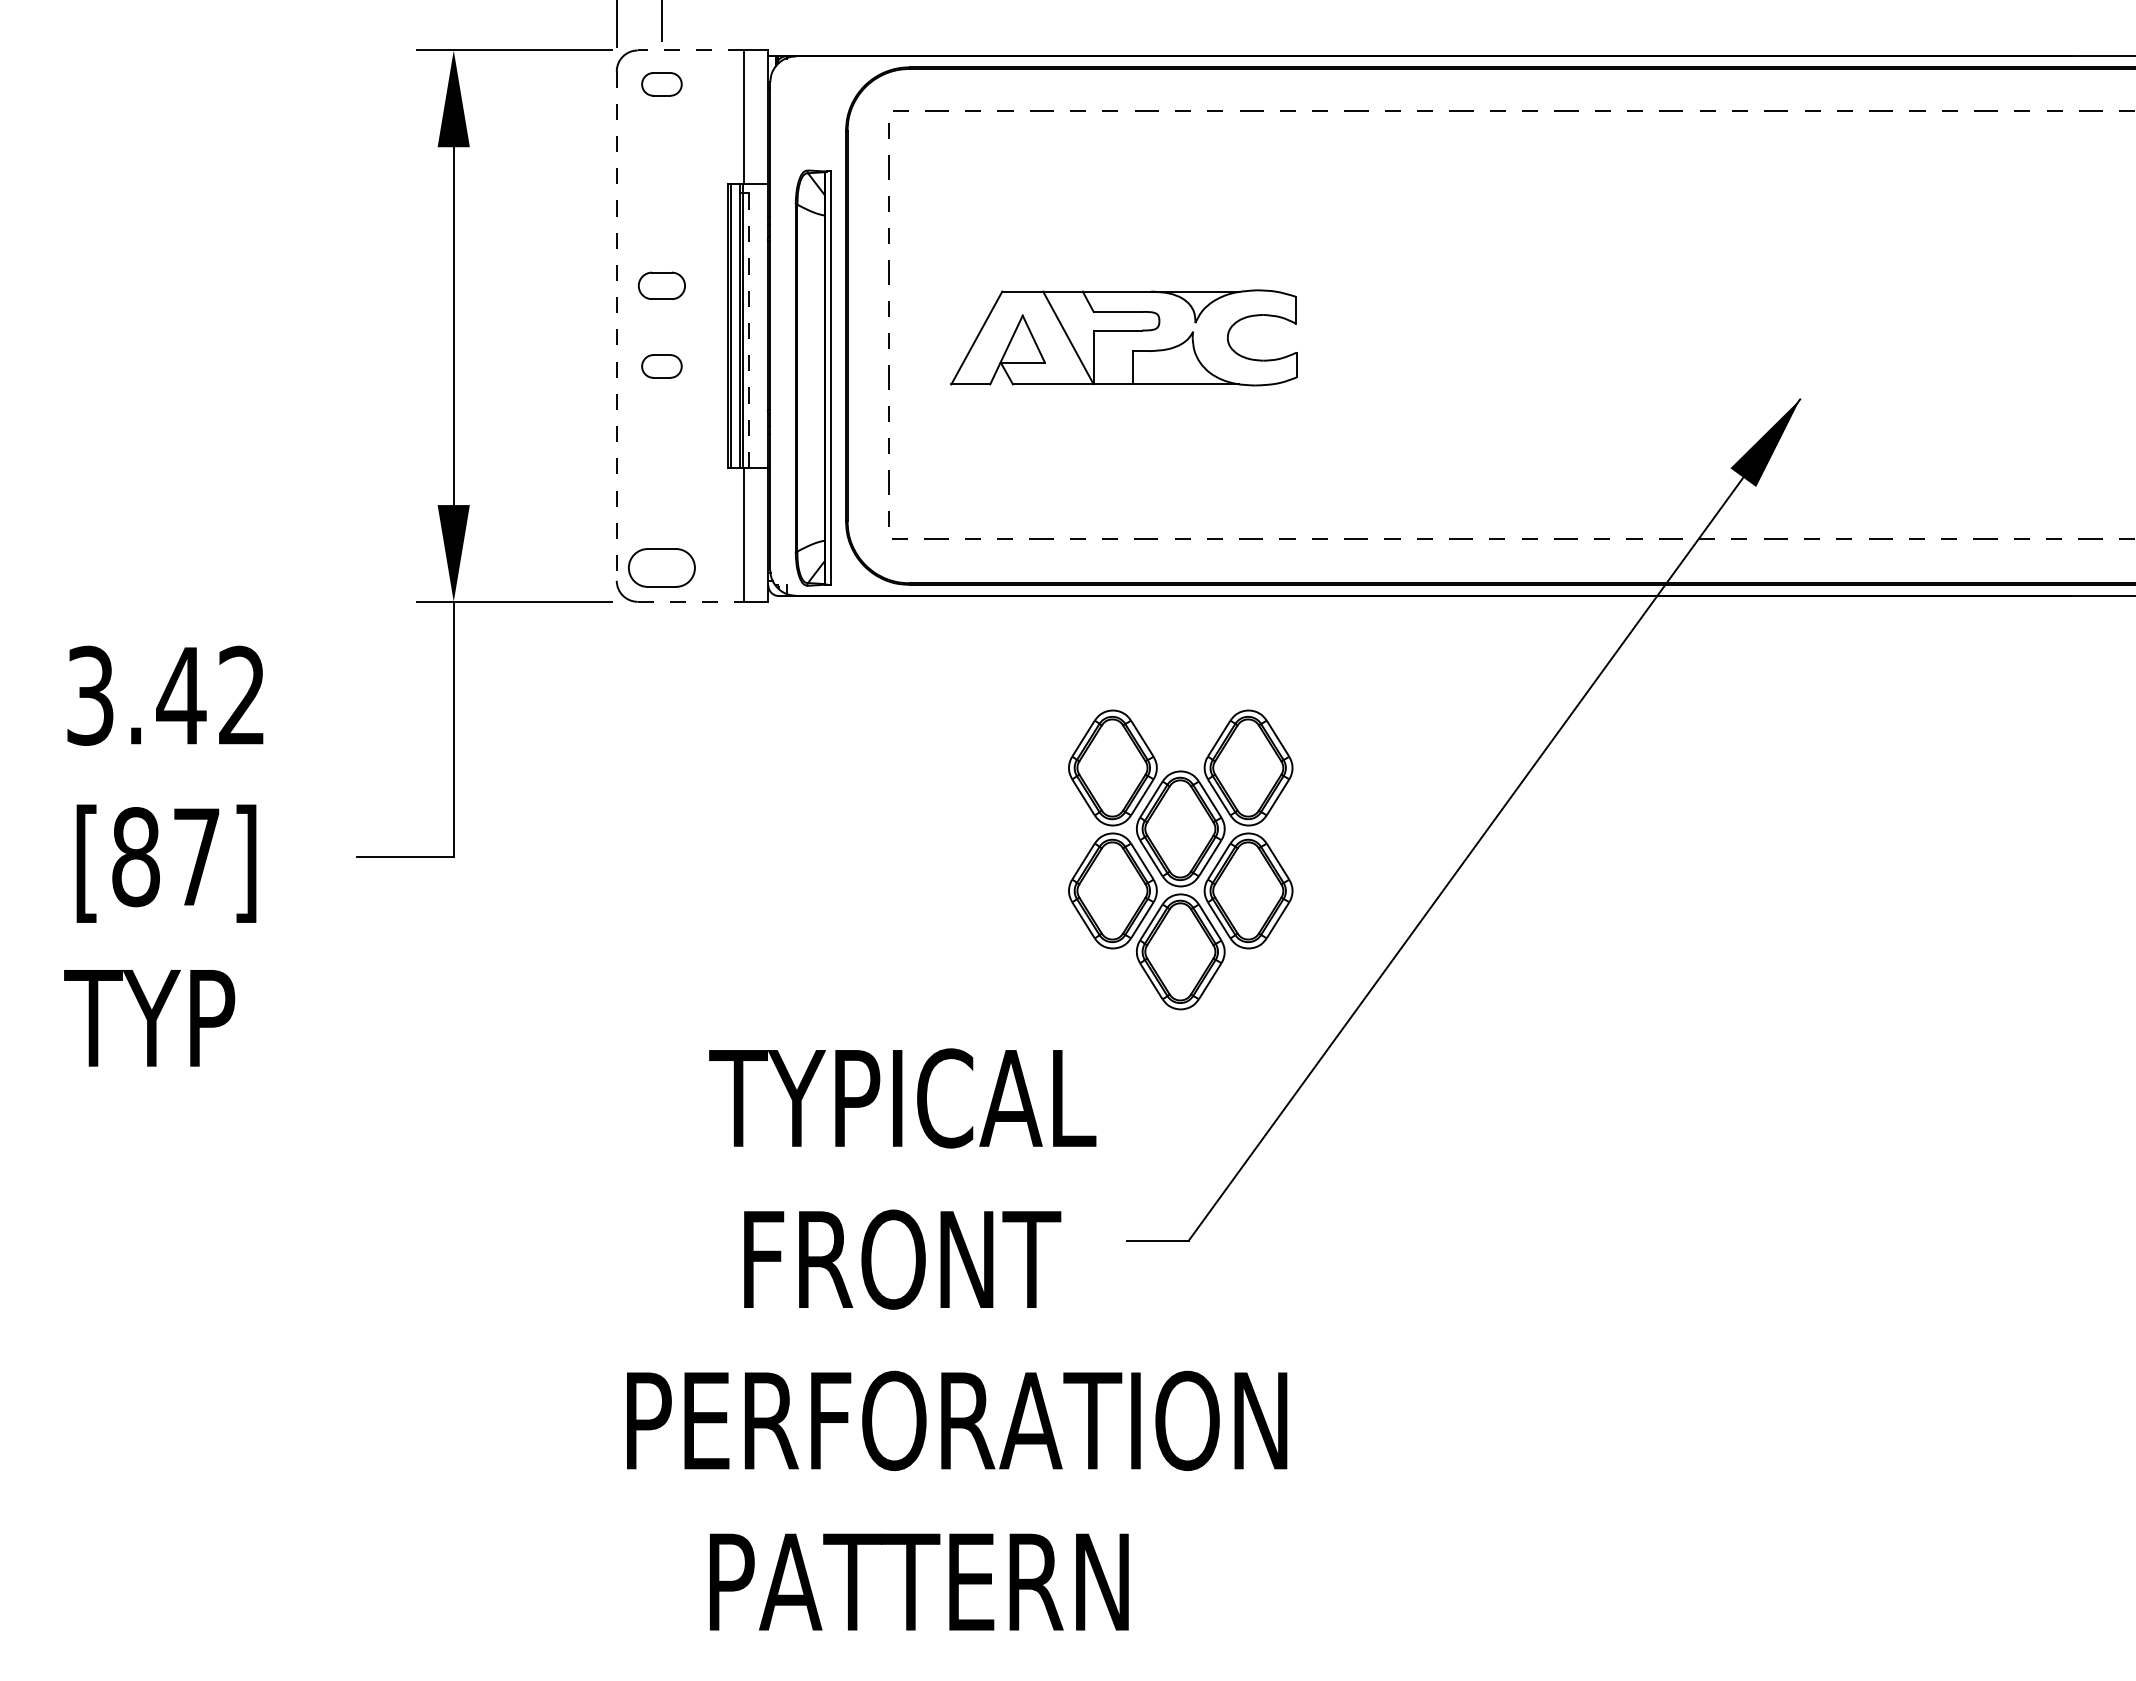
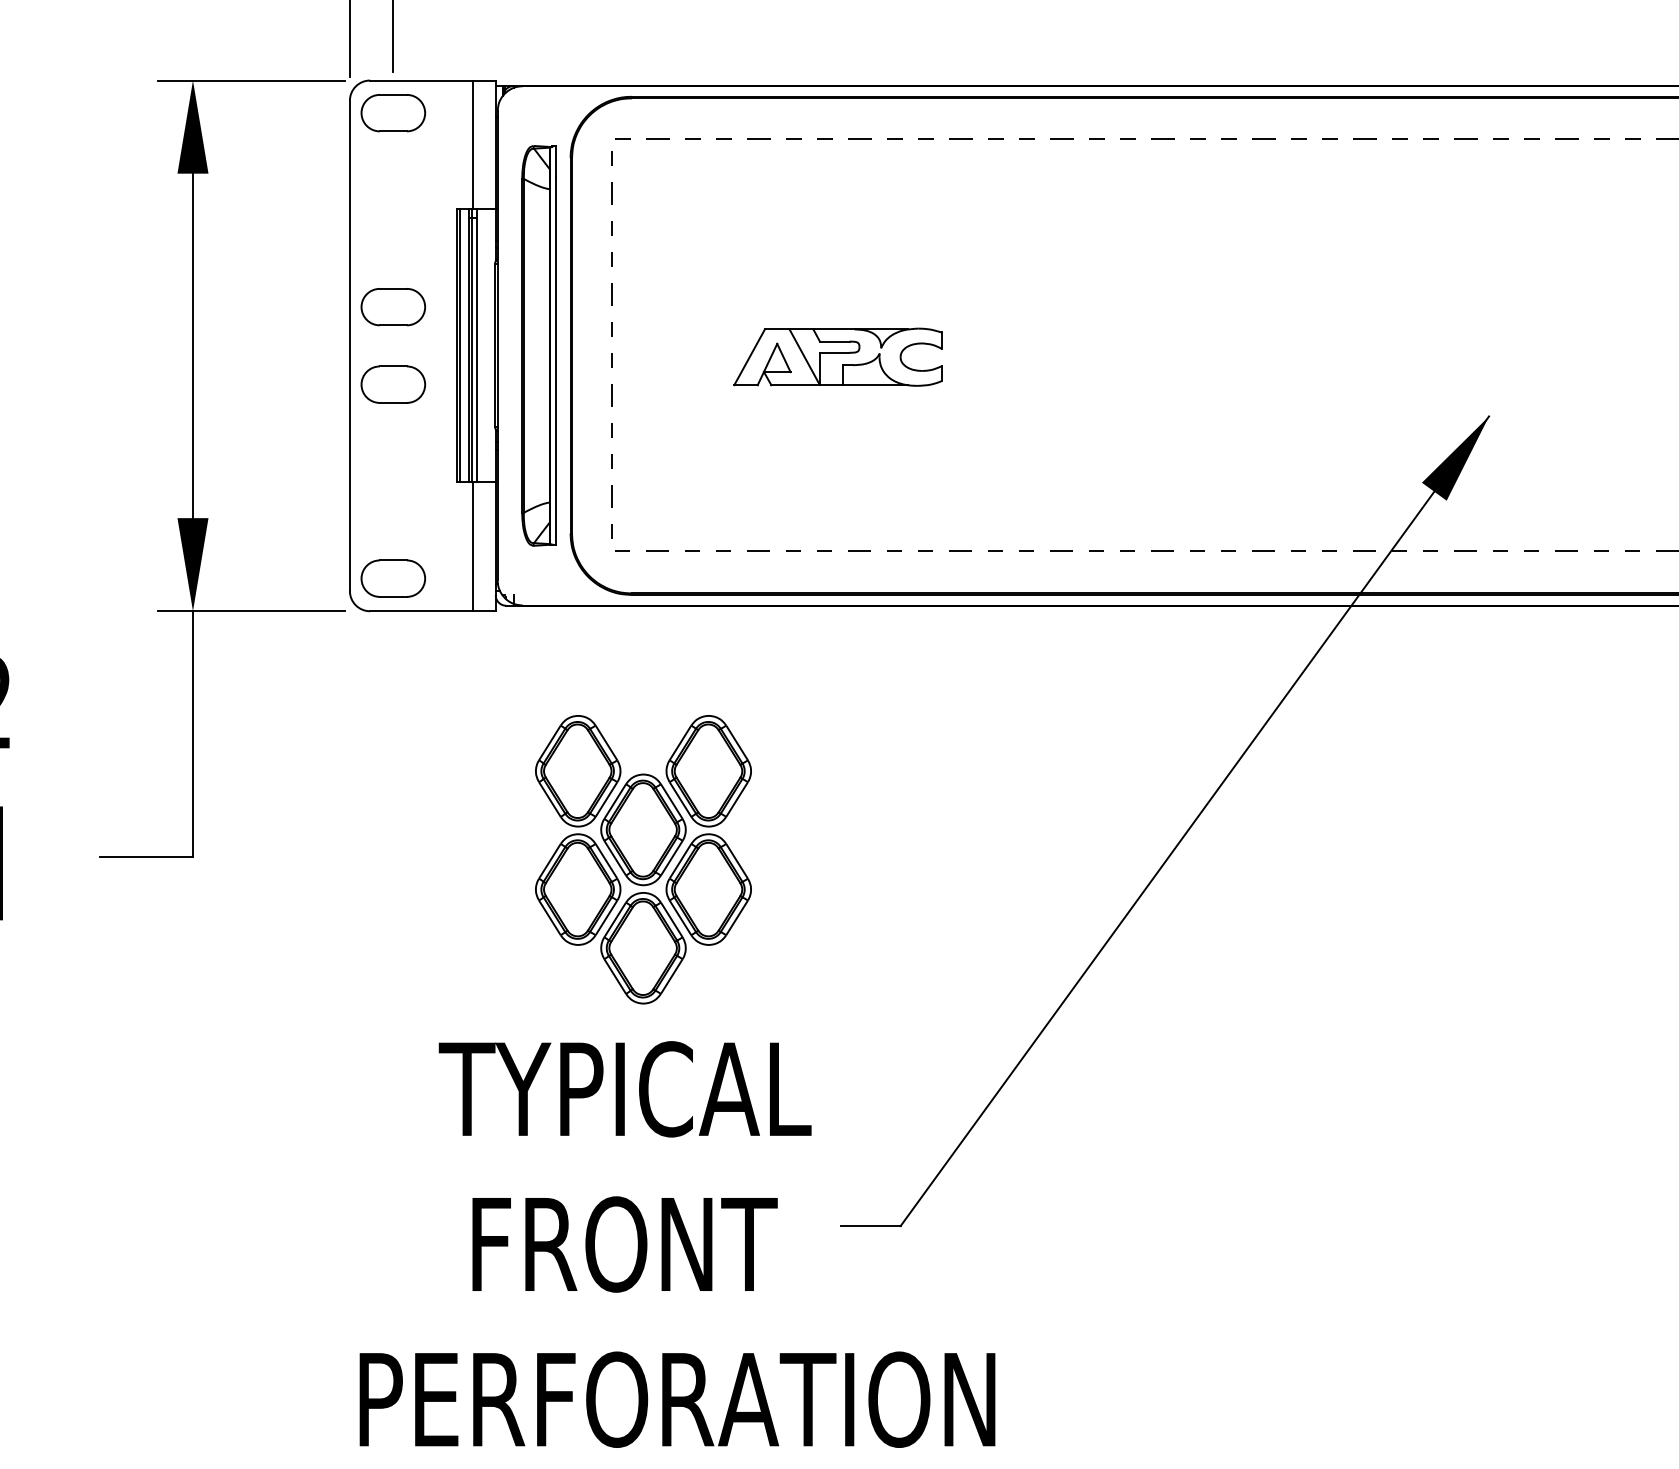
line: (690, 50) -> (420, 80), dashed -> solid
part: (661, 84) -> (392, 113), size x1.67
part: (661, 285) -> (392, 306), size x1.43
line: (616, 326) -> (349, 346), dashed -> solid
line: (749, 326) -> (477, 346), dashed -> solid
part: (1123, 337) -> (837, 356), size x0.62
part: (661, 366) -> (392, 384), size x1.67
part: (812, 377) -> (538, 345), moved
line: (691, 601) -> (421, 610), dashed -> solid
part: (1180, 859) -> (643, 859), moved

